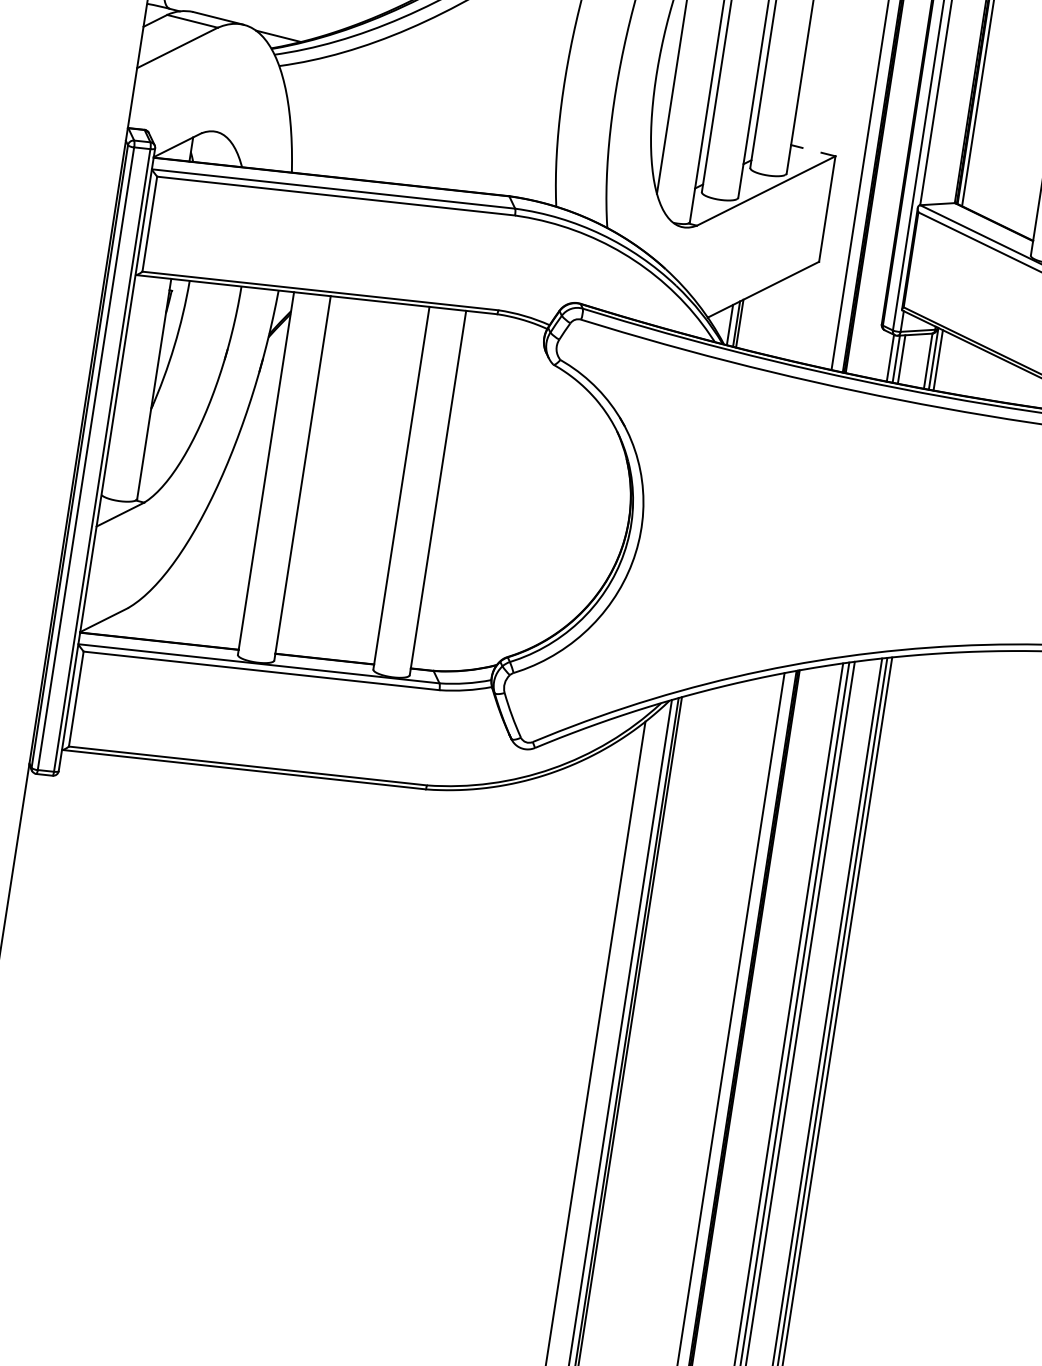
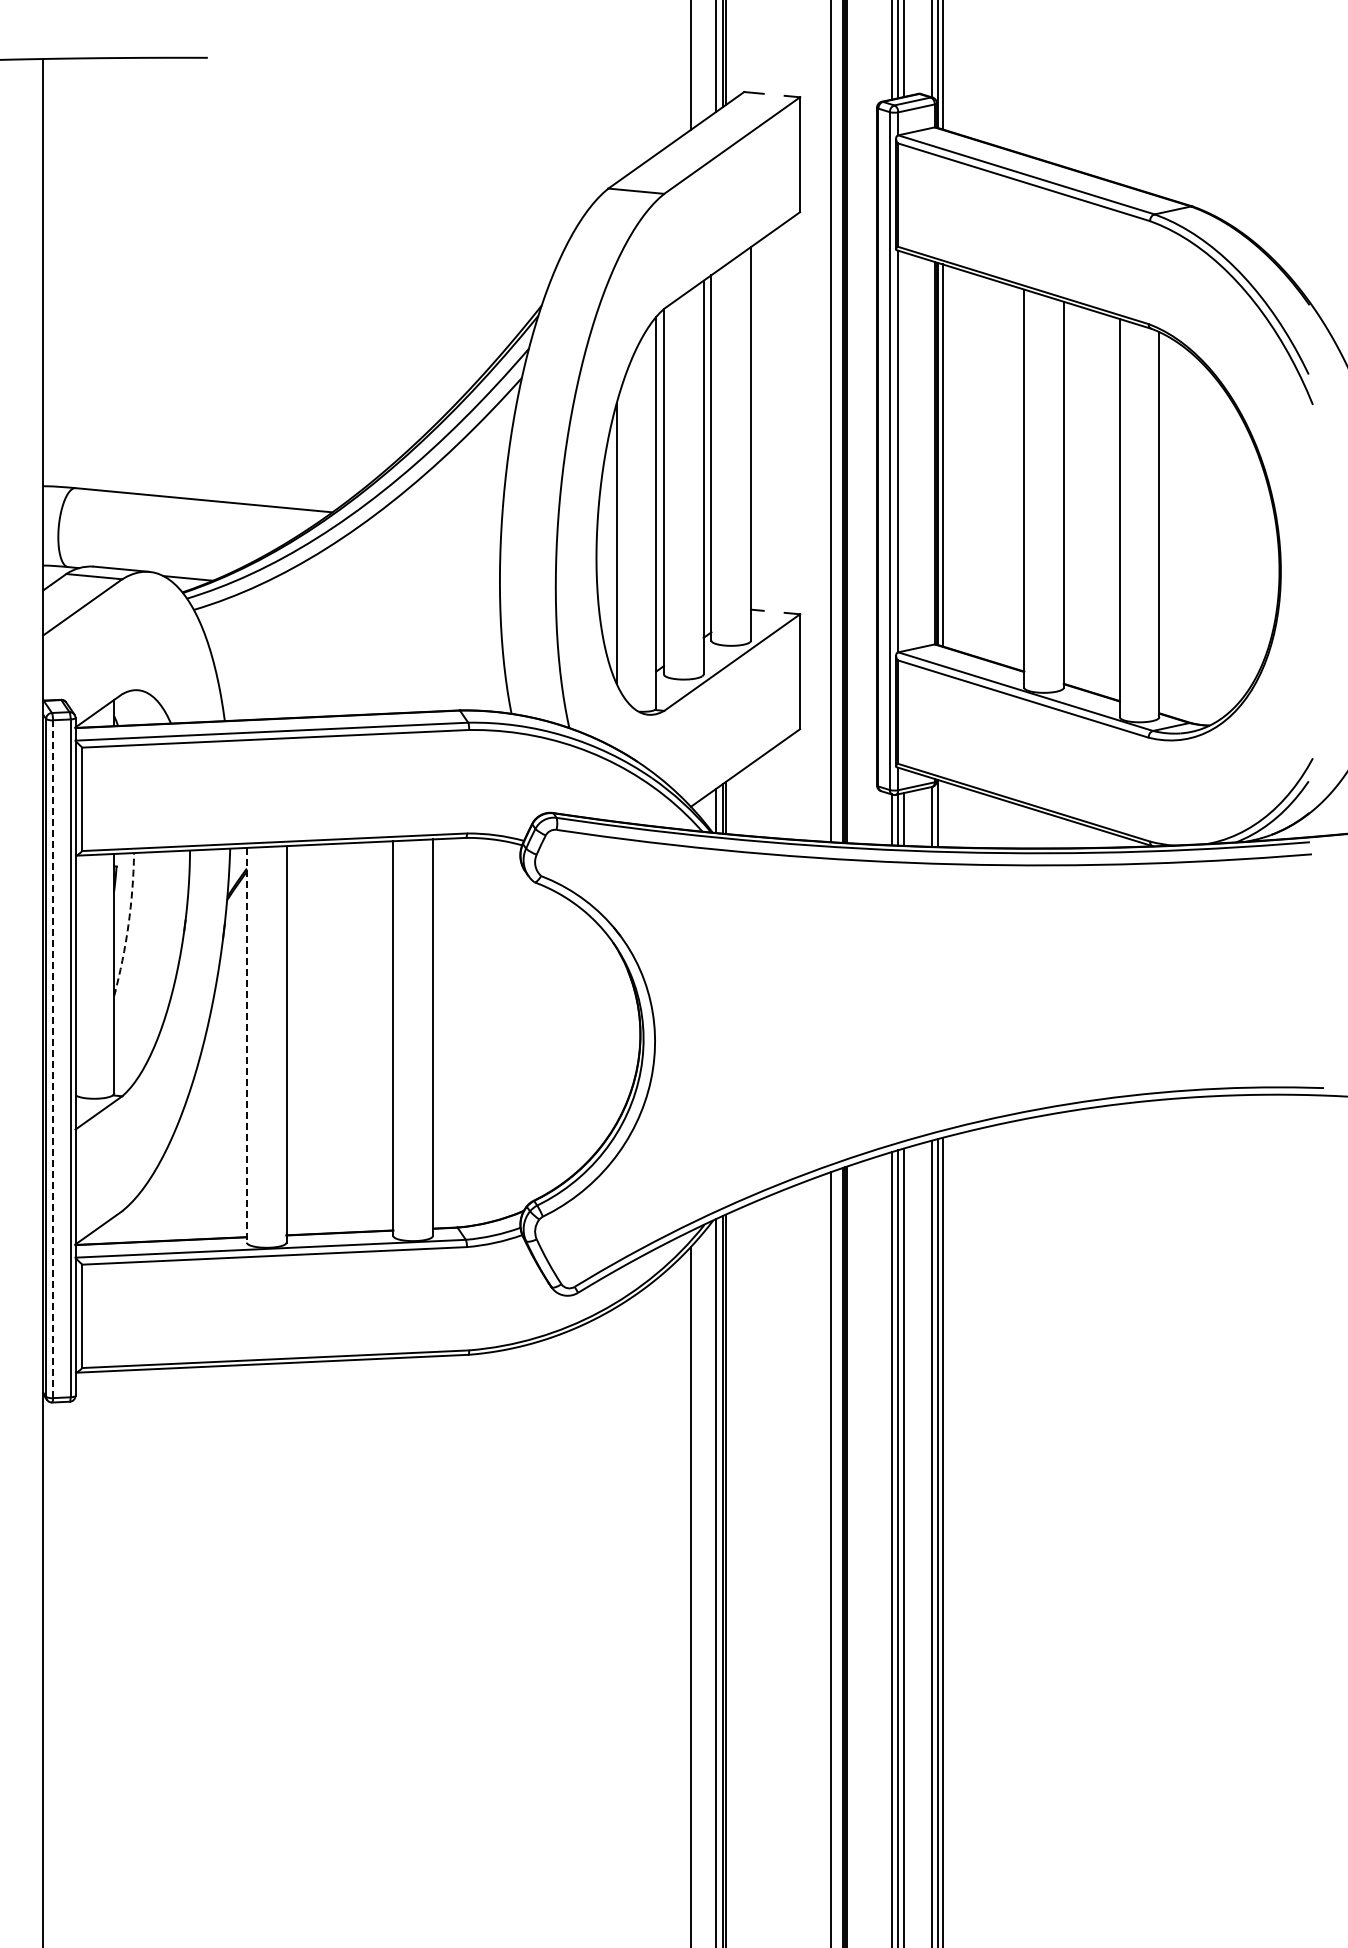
arc: (174, 346) -> (128, 925), solid -> dashed
line: (937, 360) -> (942, 814), removed
line: (86, 459) -> (53, 1059), solid -> dashed
line: (265, 473) -> (246, 1045), solid -> dashed

